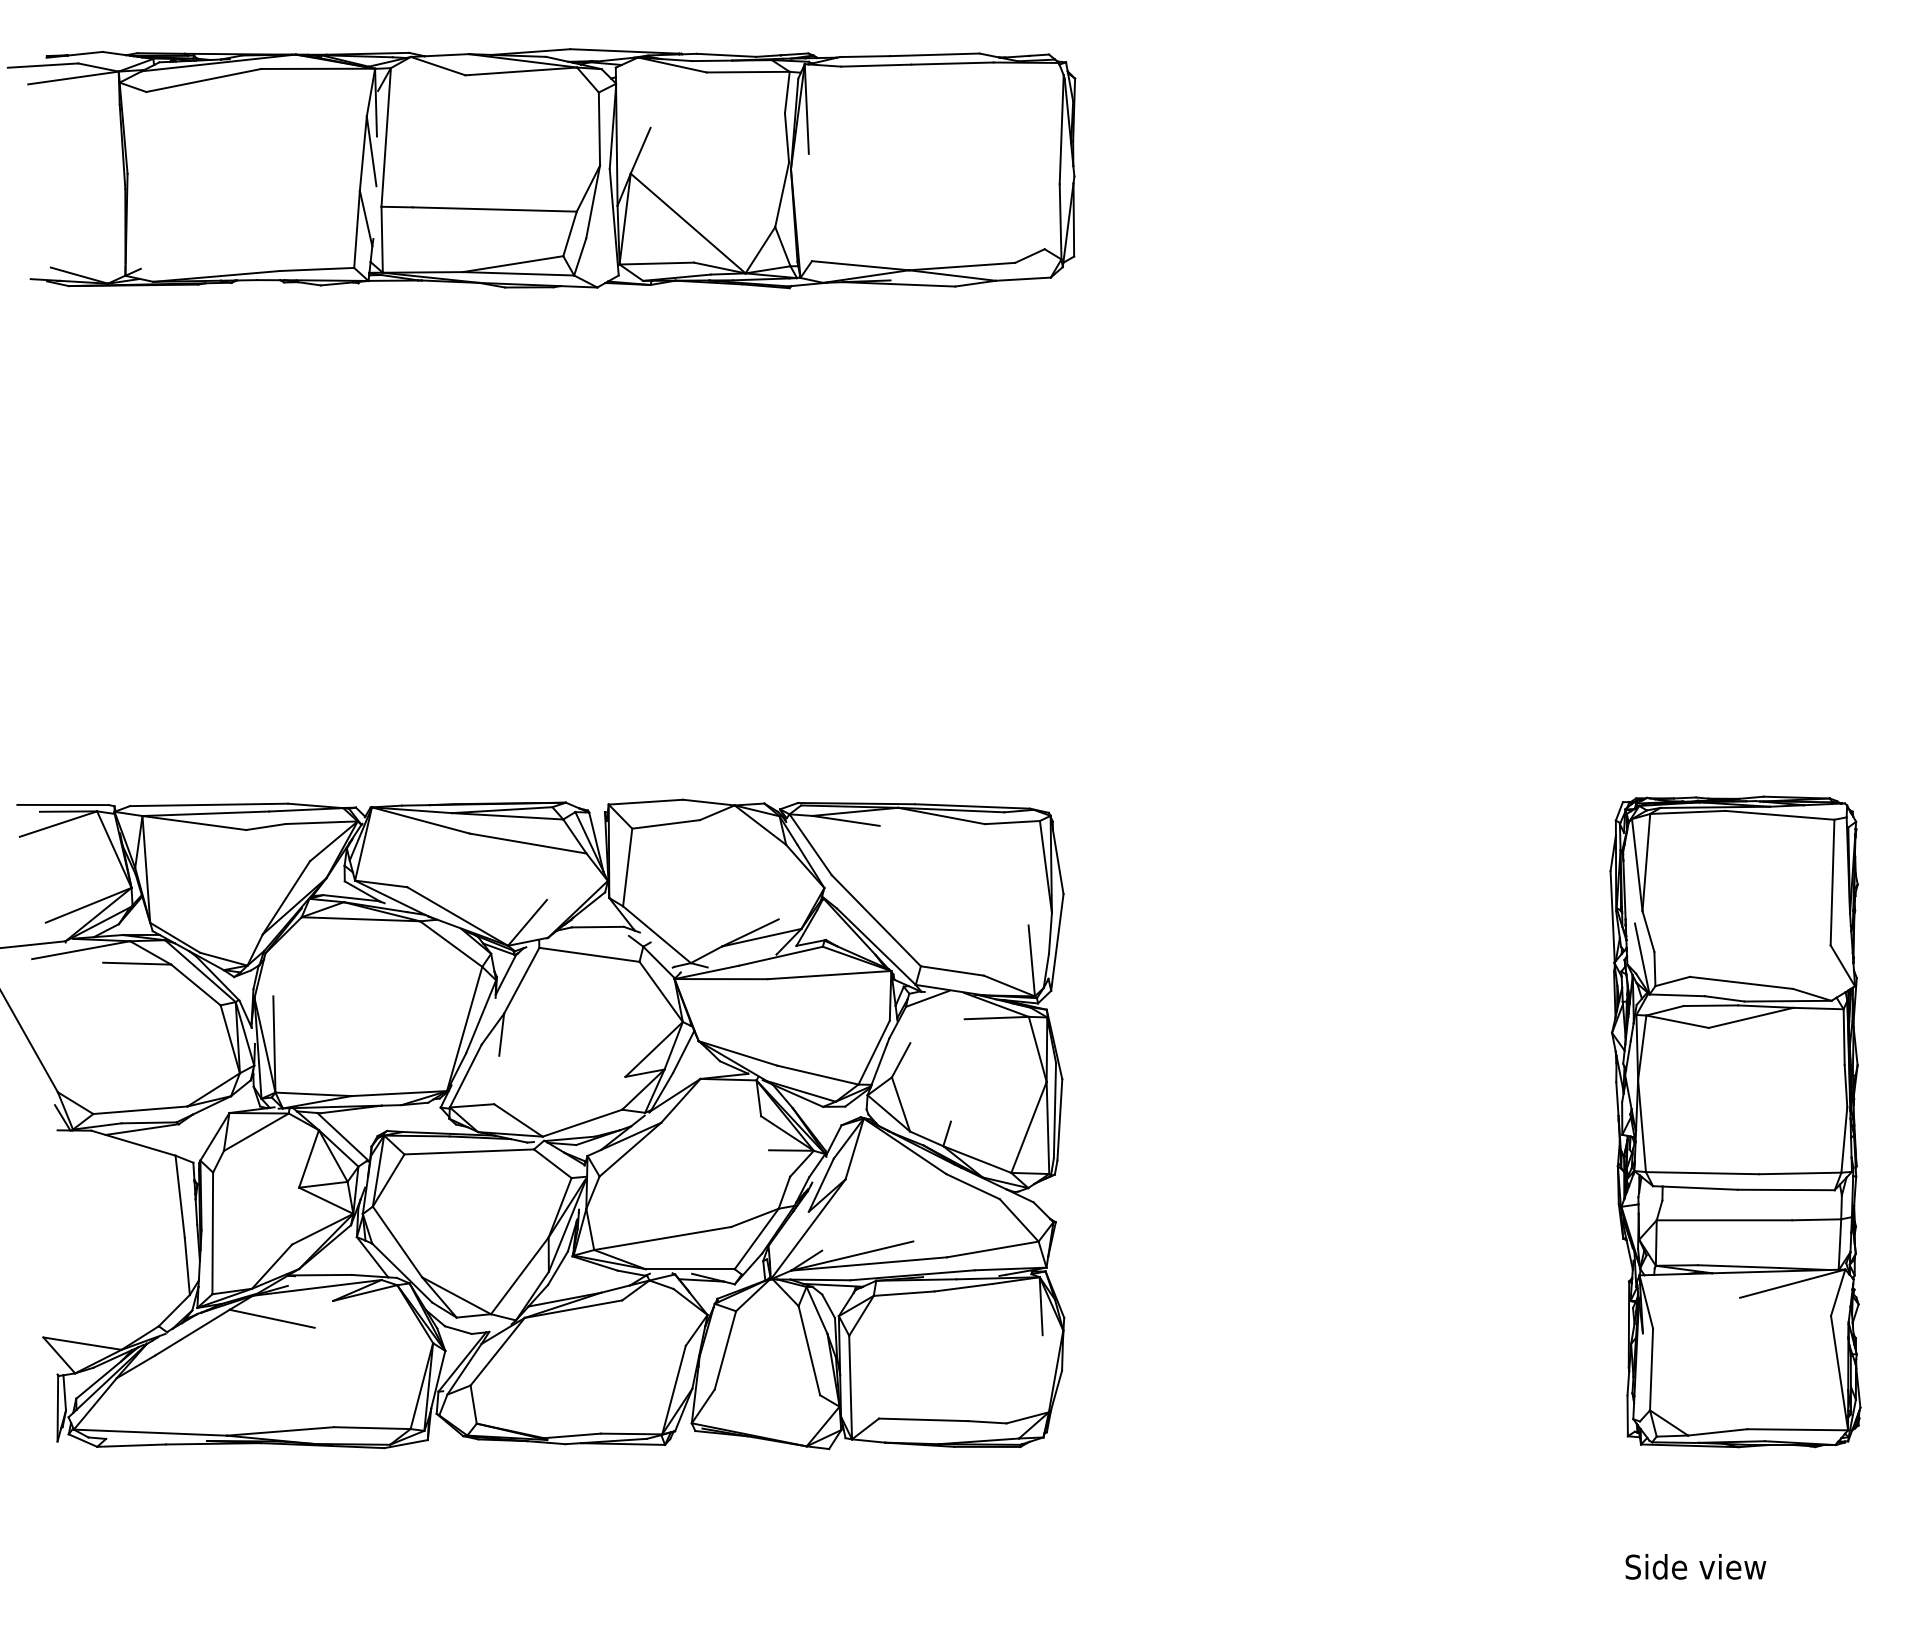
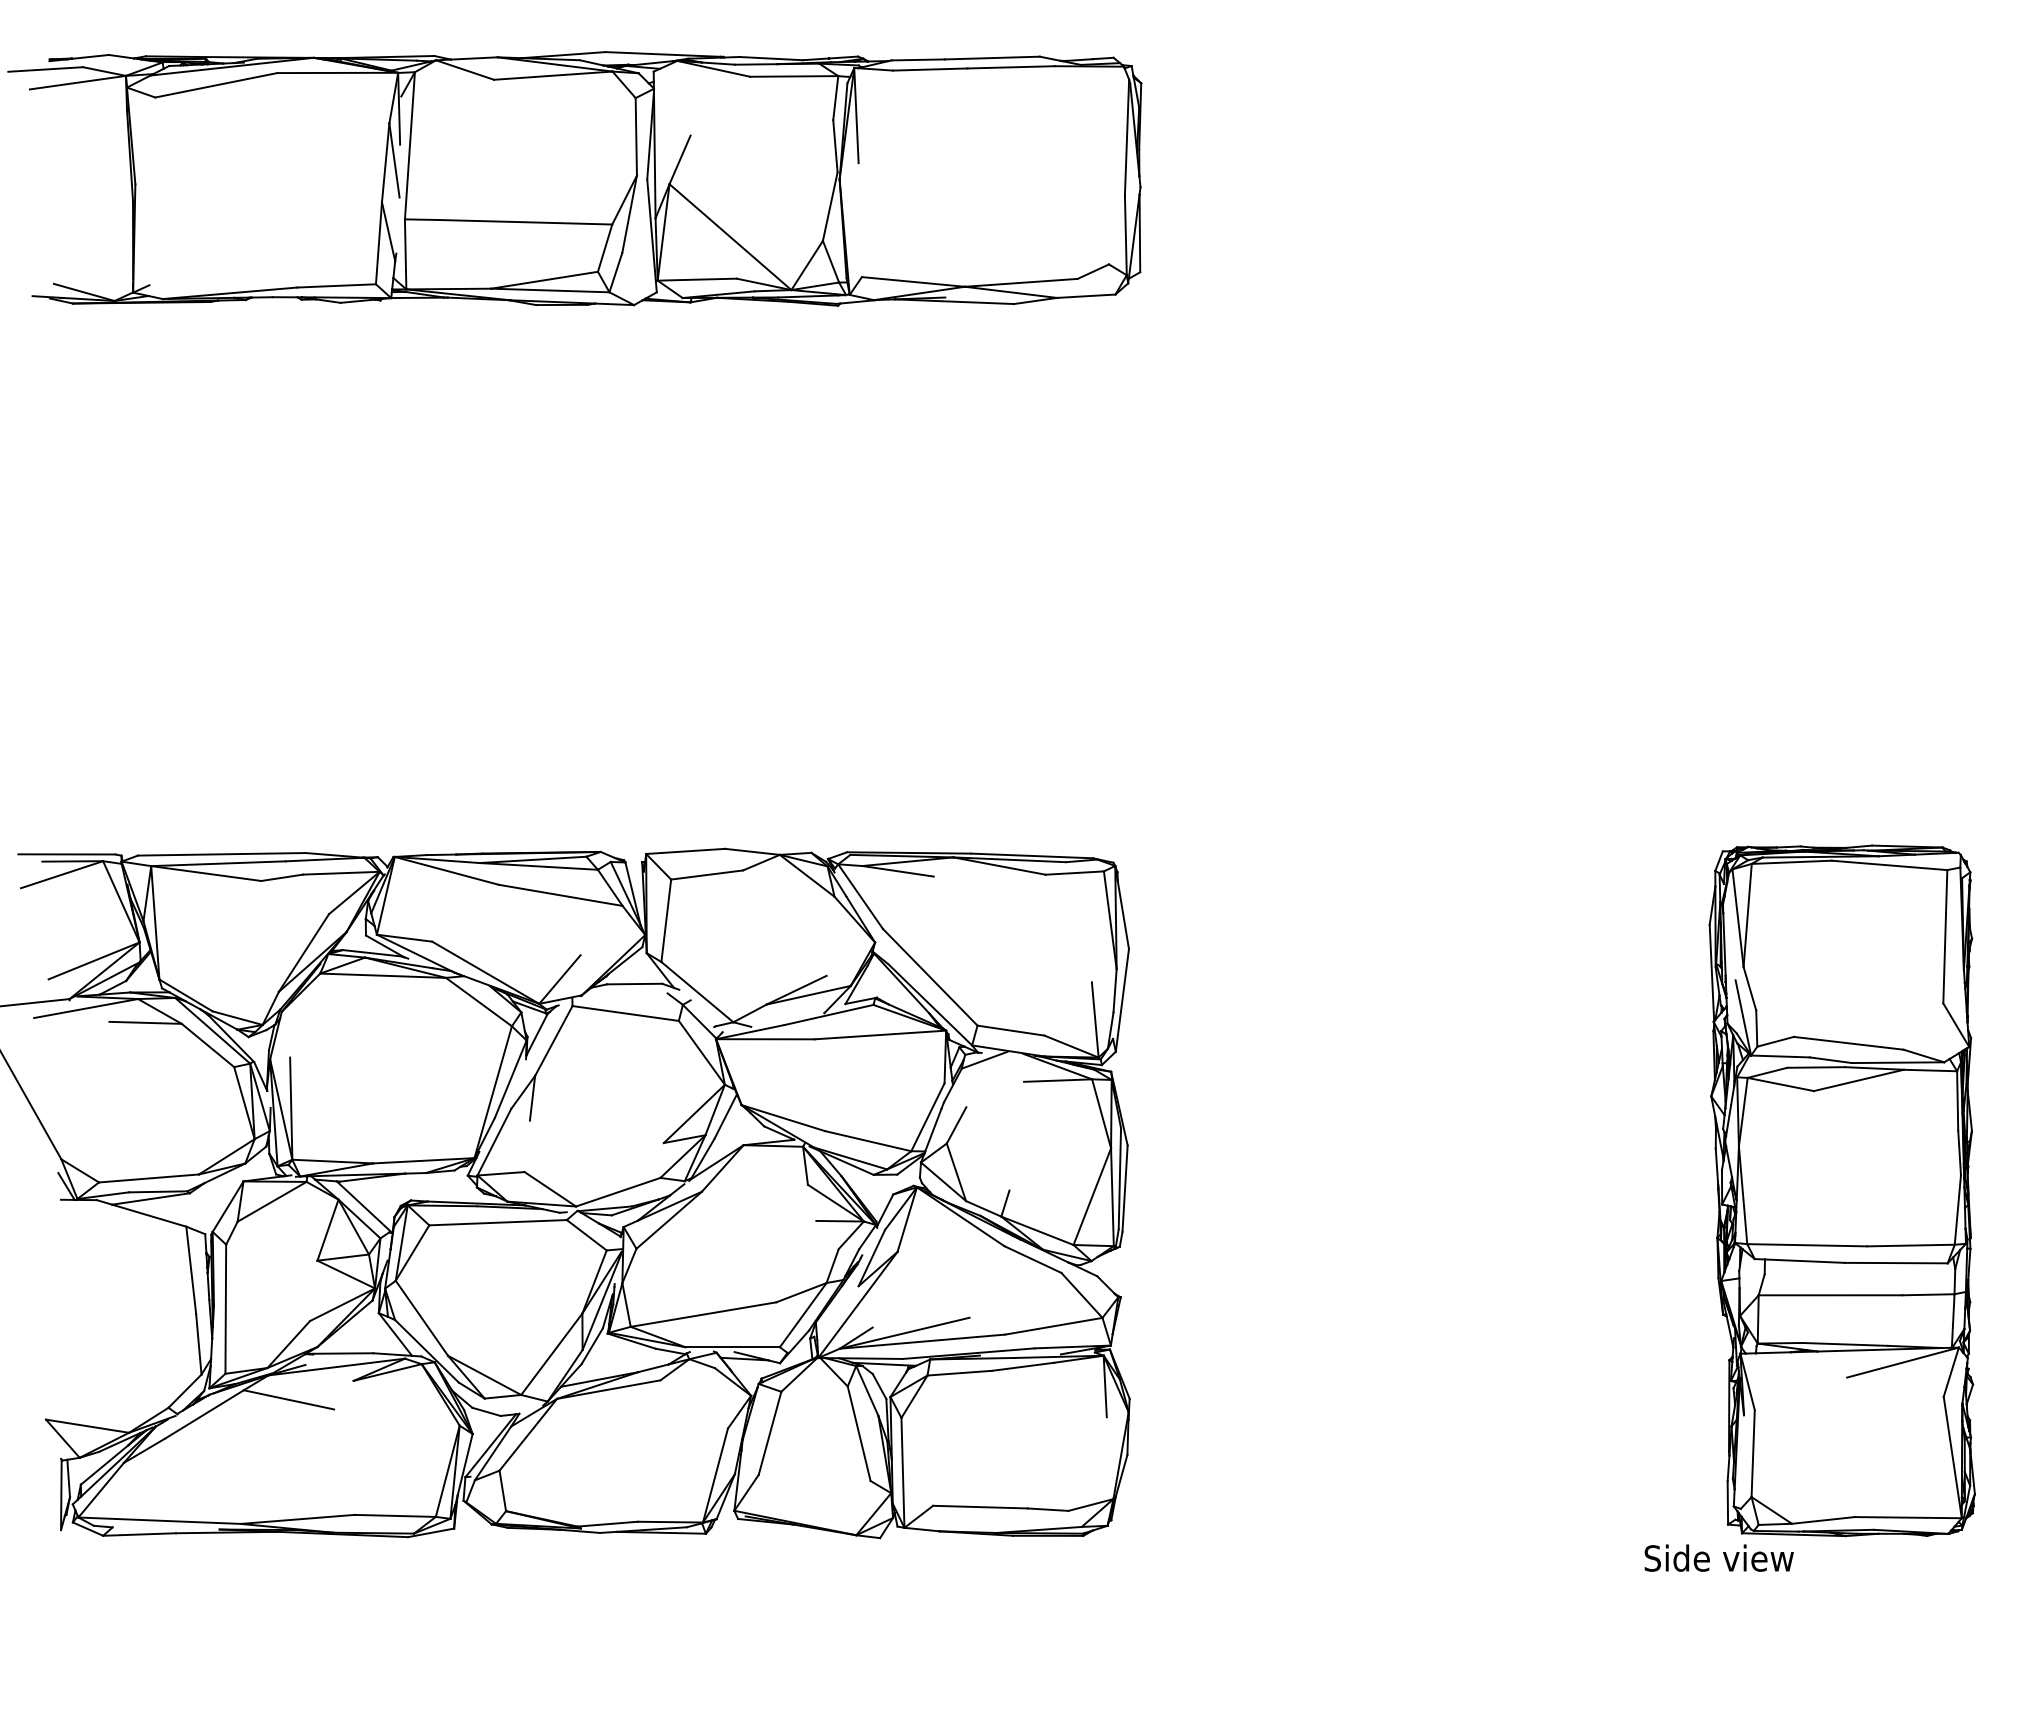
text: (1695, 1566) -> (1718, 1557), moved

